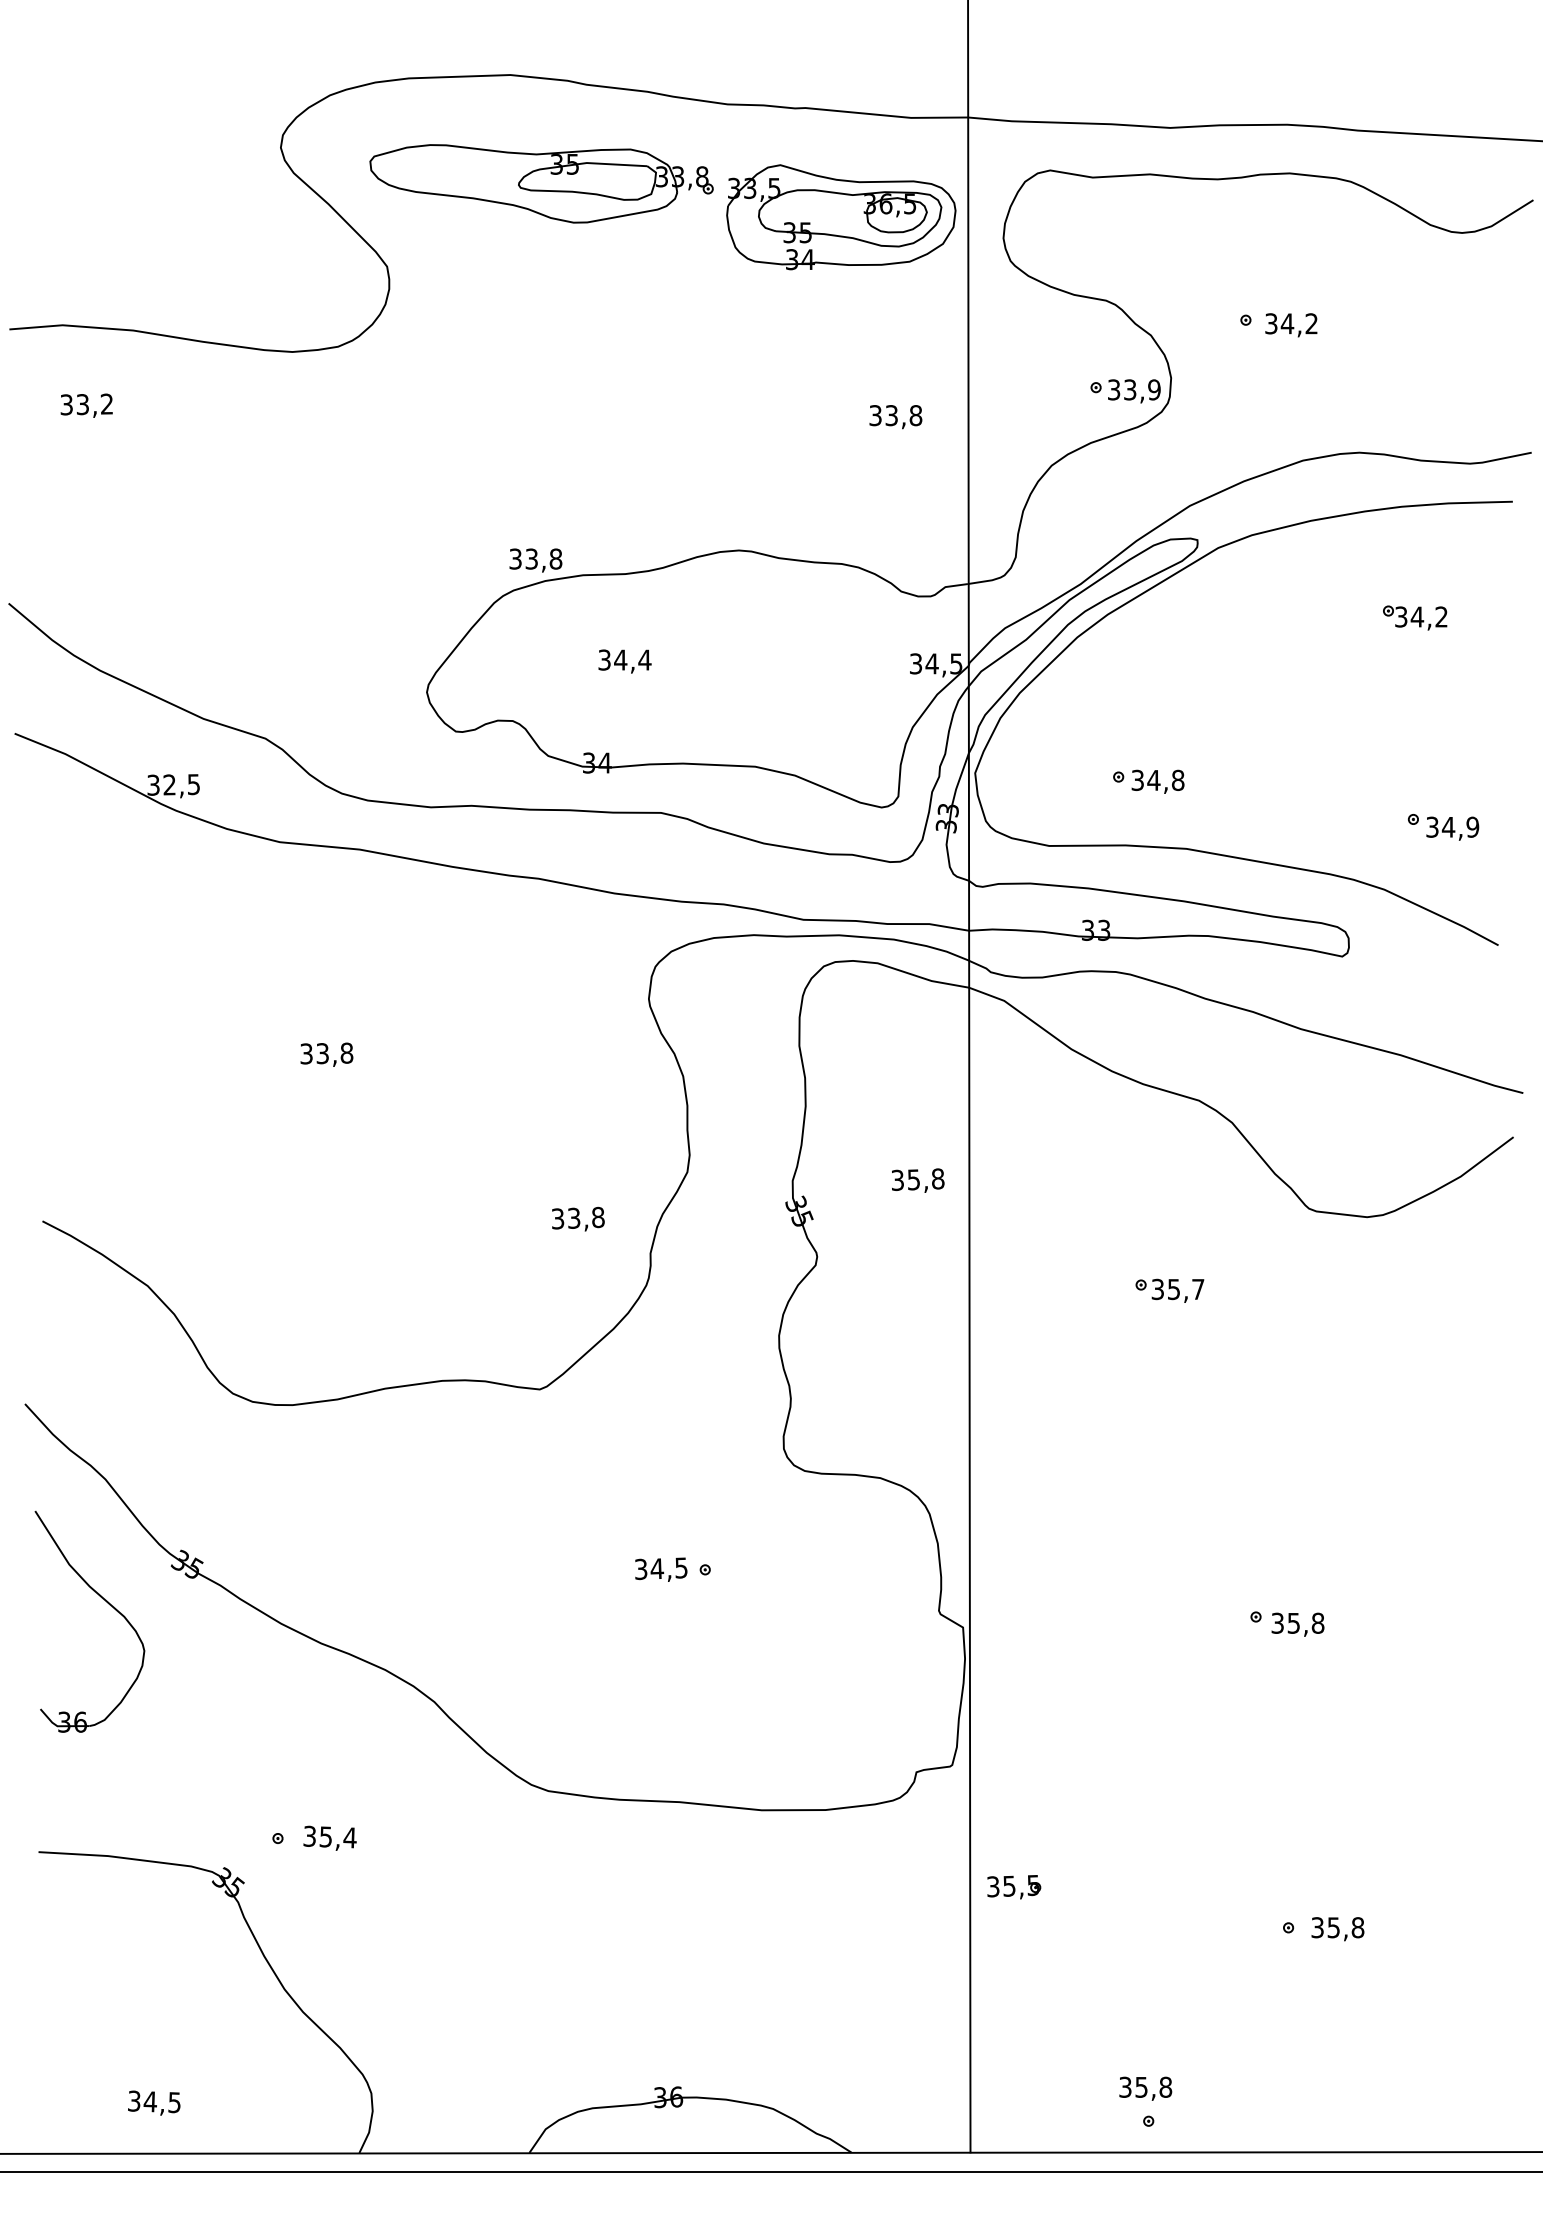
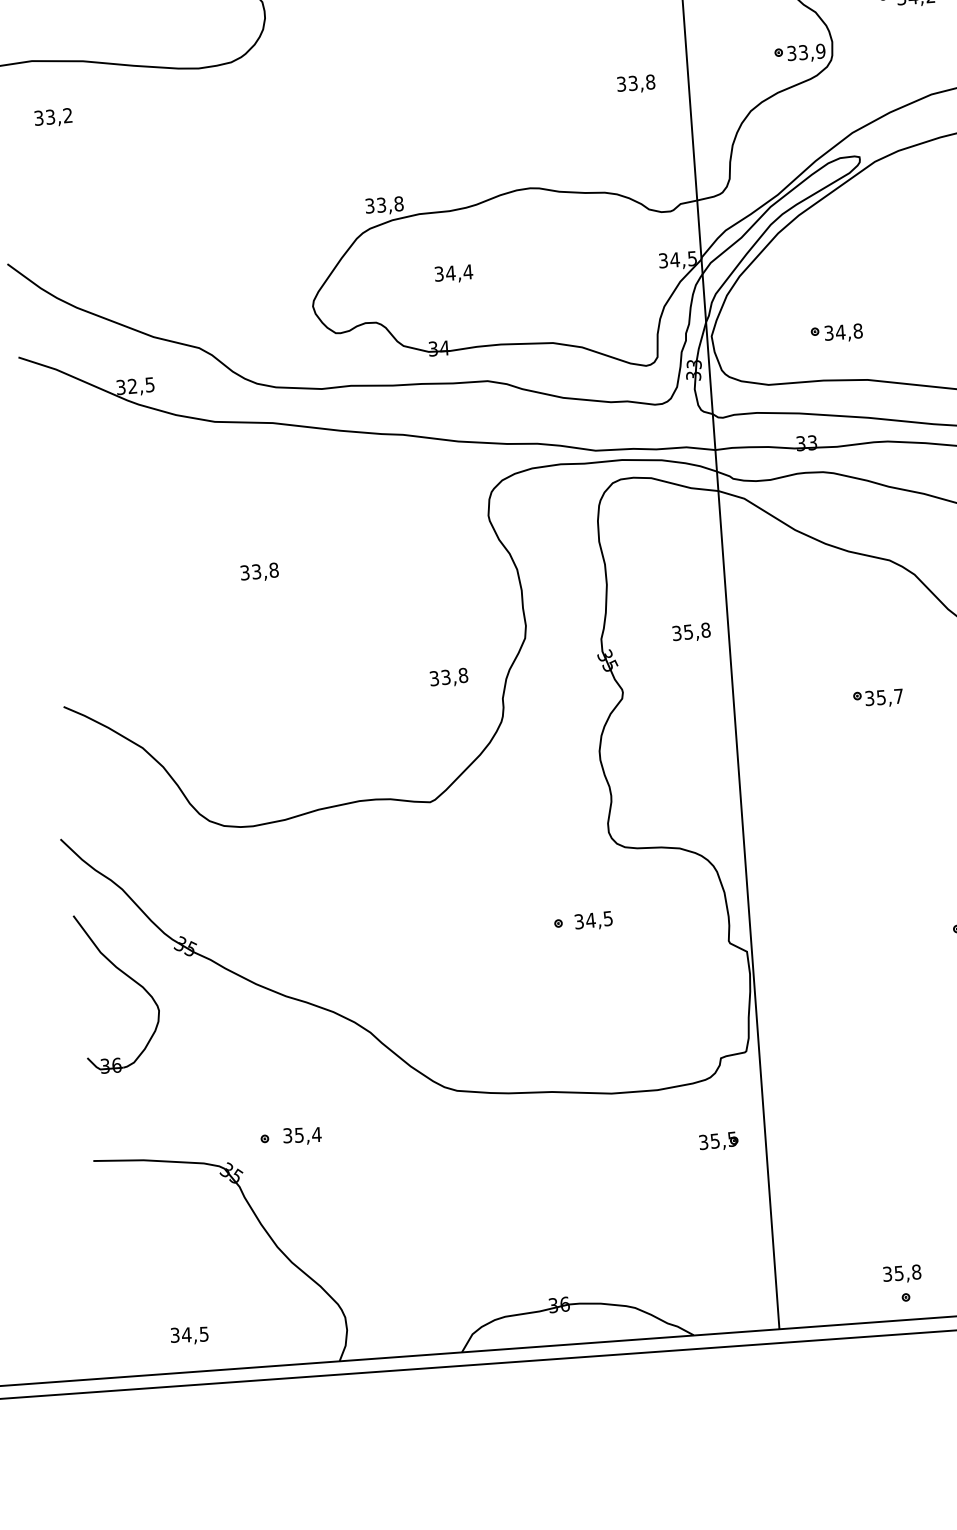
text: (661, 1569) -> (593, 920), moved
part: (1014, 1887) -> (718, 1141), moved

